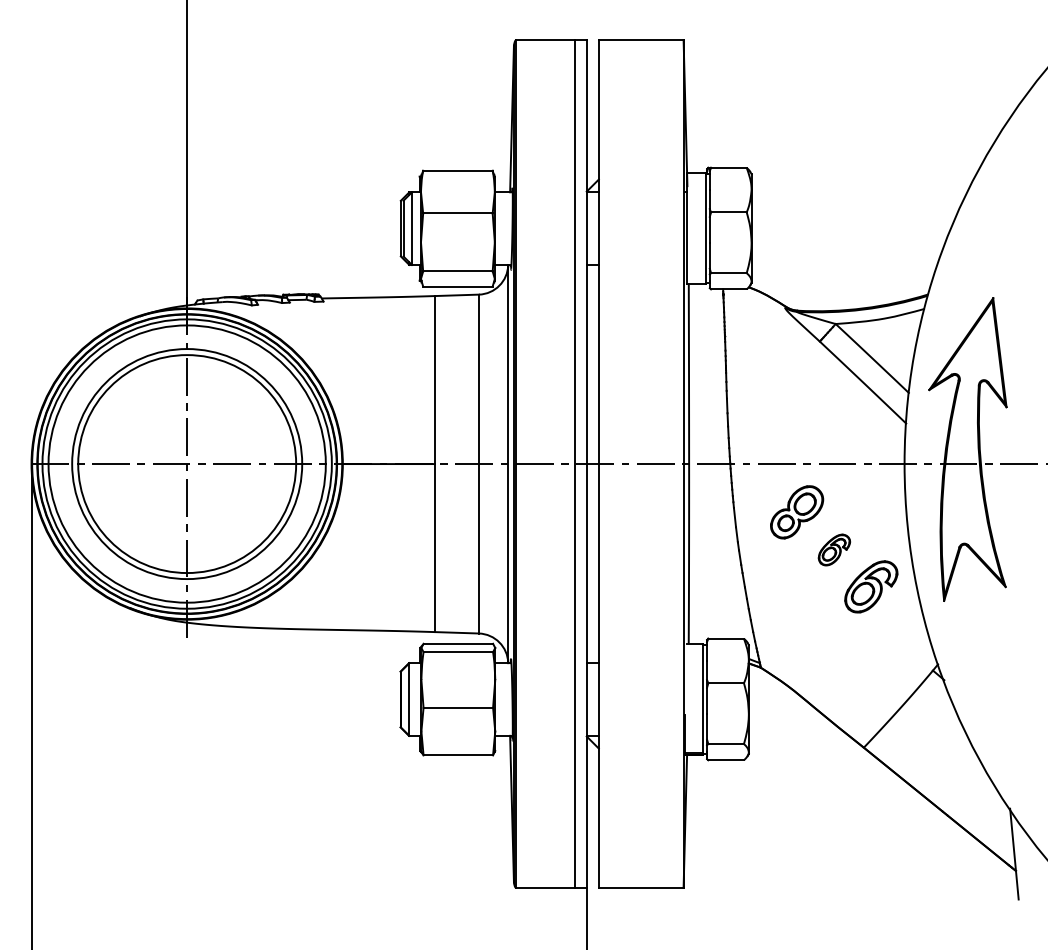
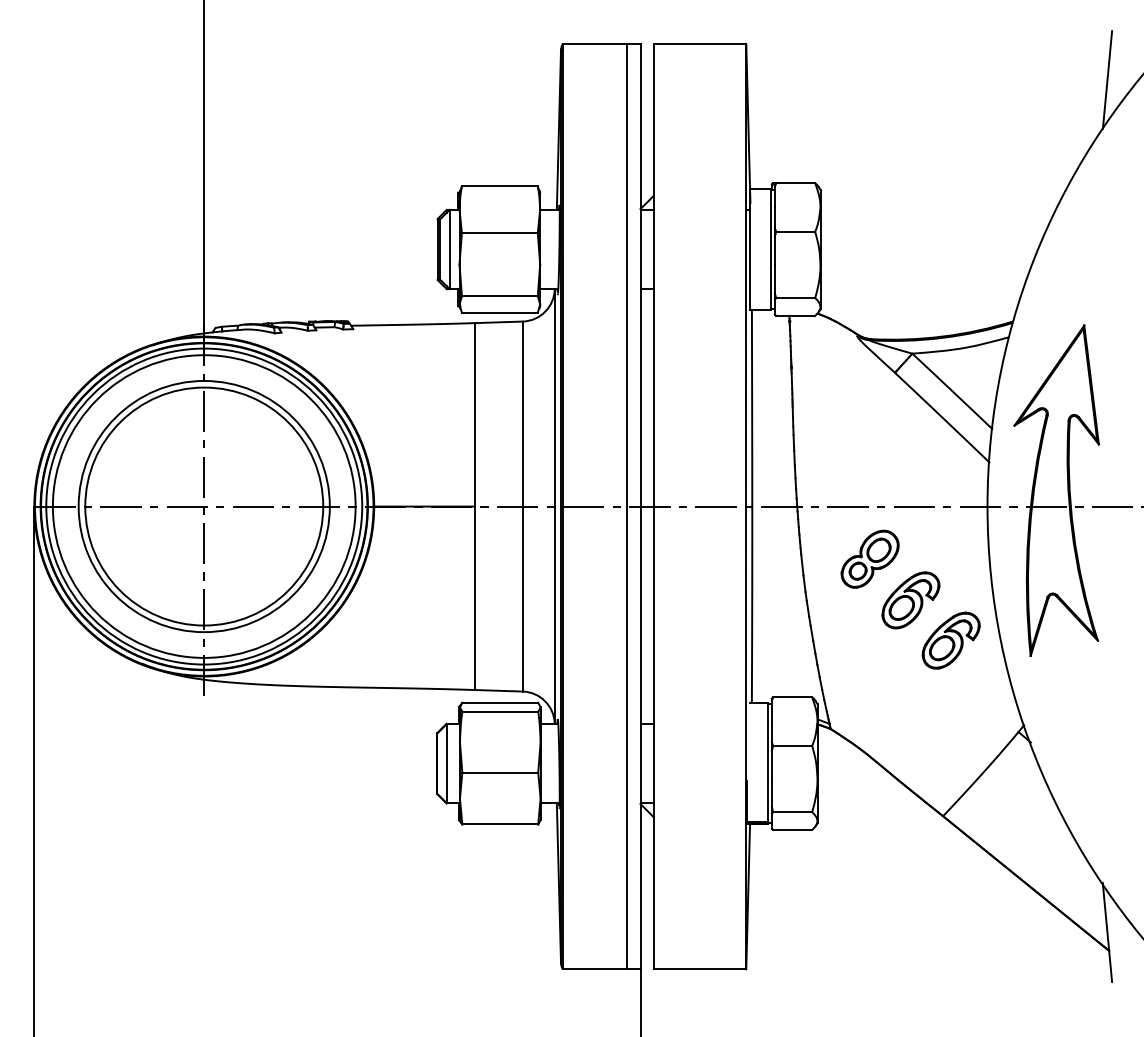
line: (1014, 72) -> (1107, 79), added
part: (834, 550) -> (910, 600), size x1.67

